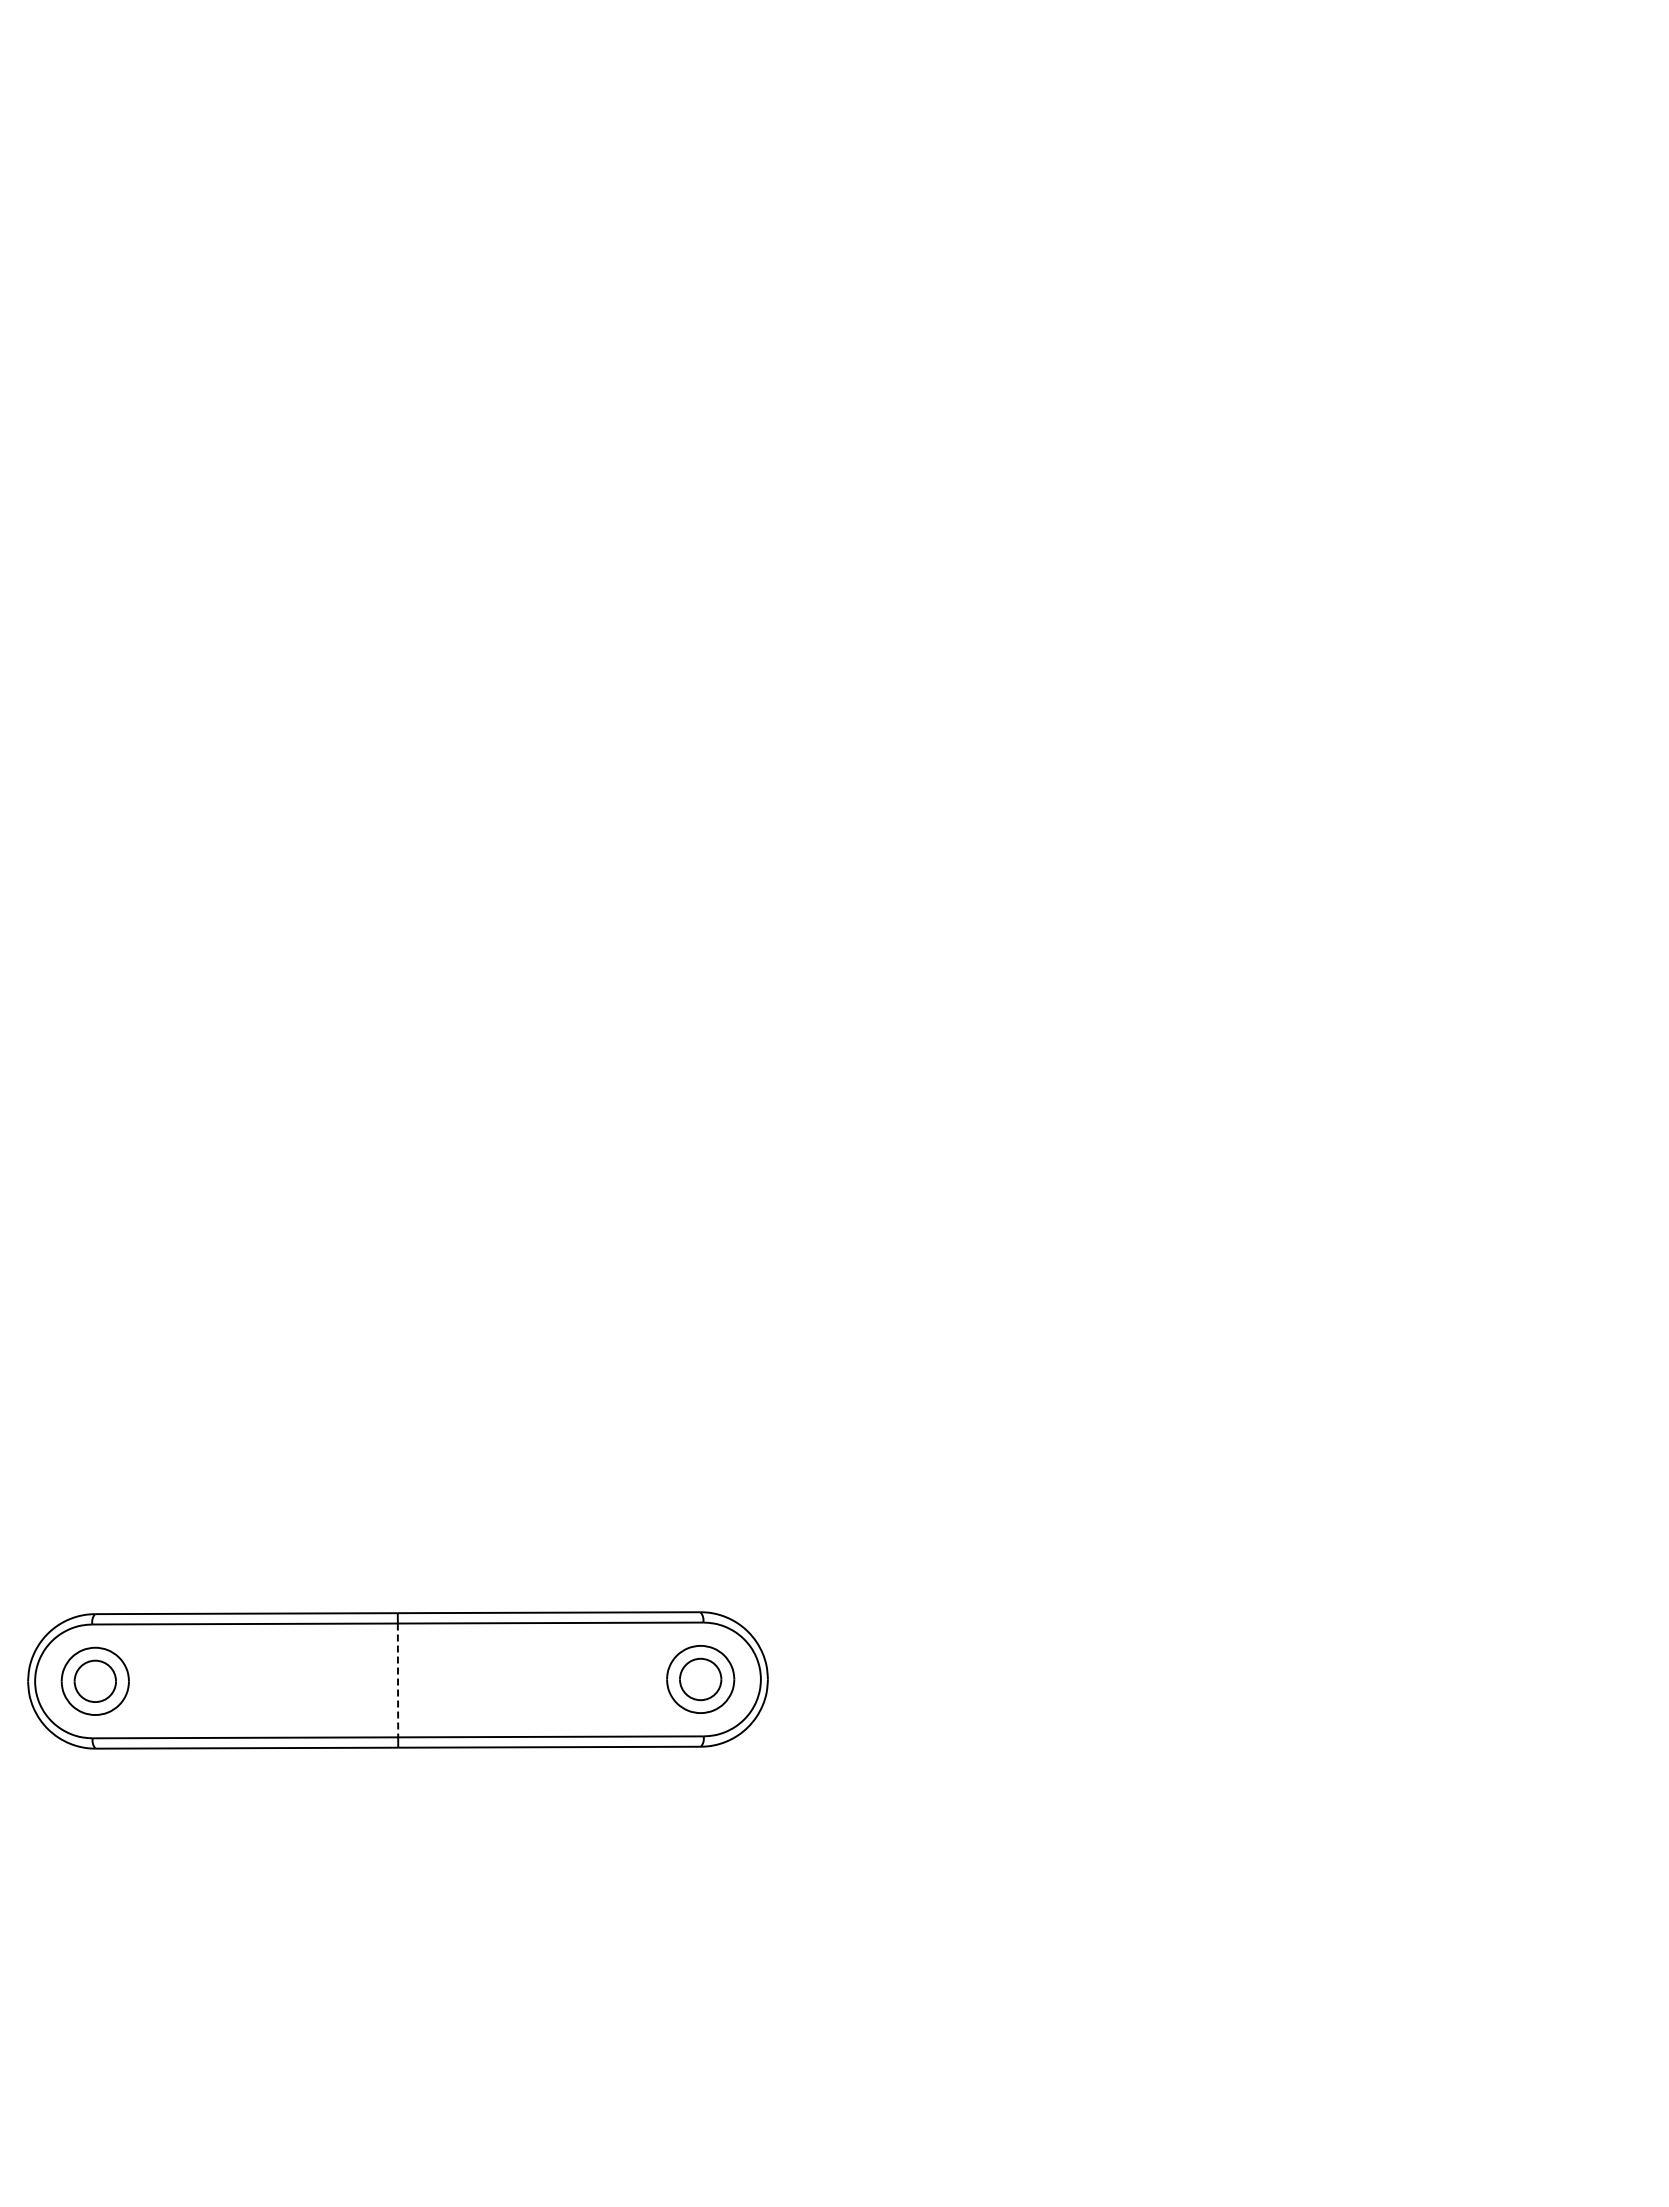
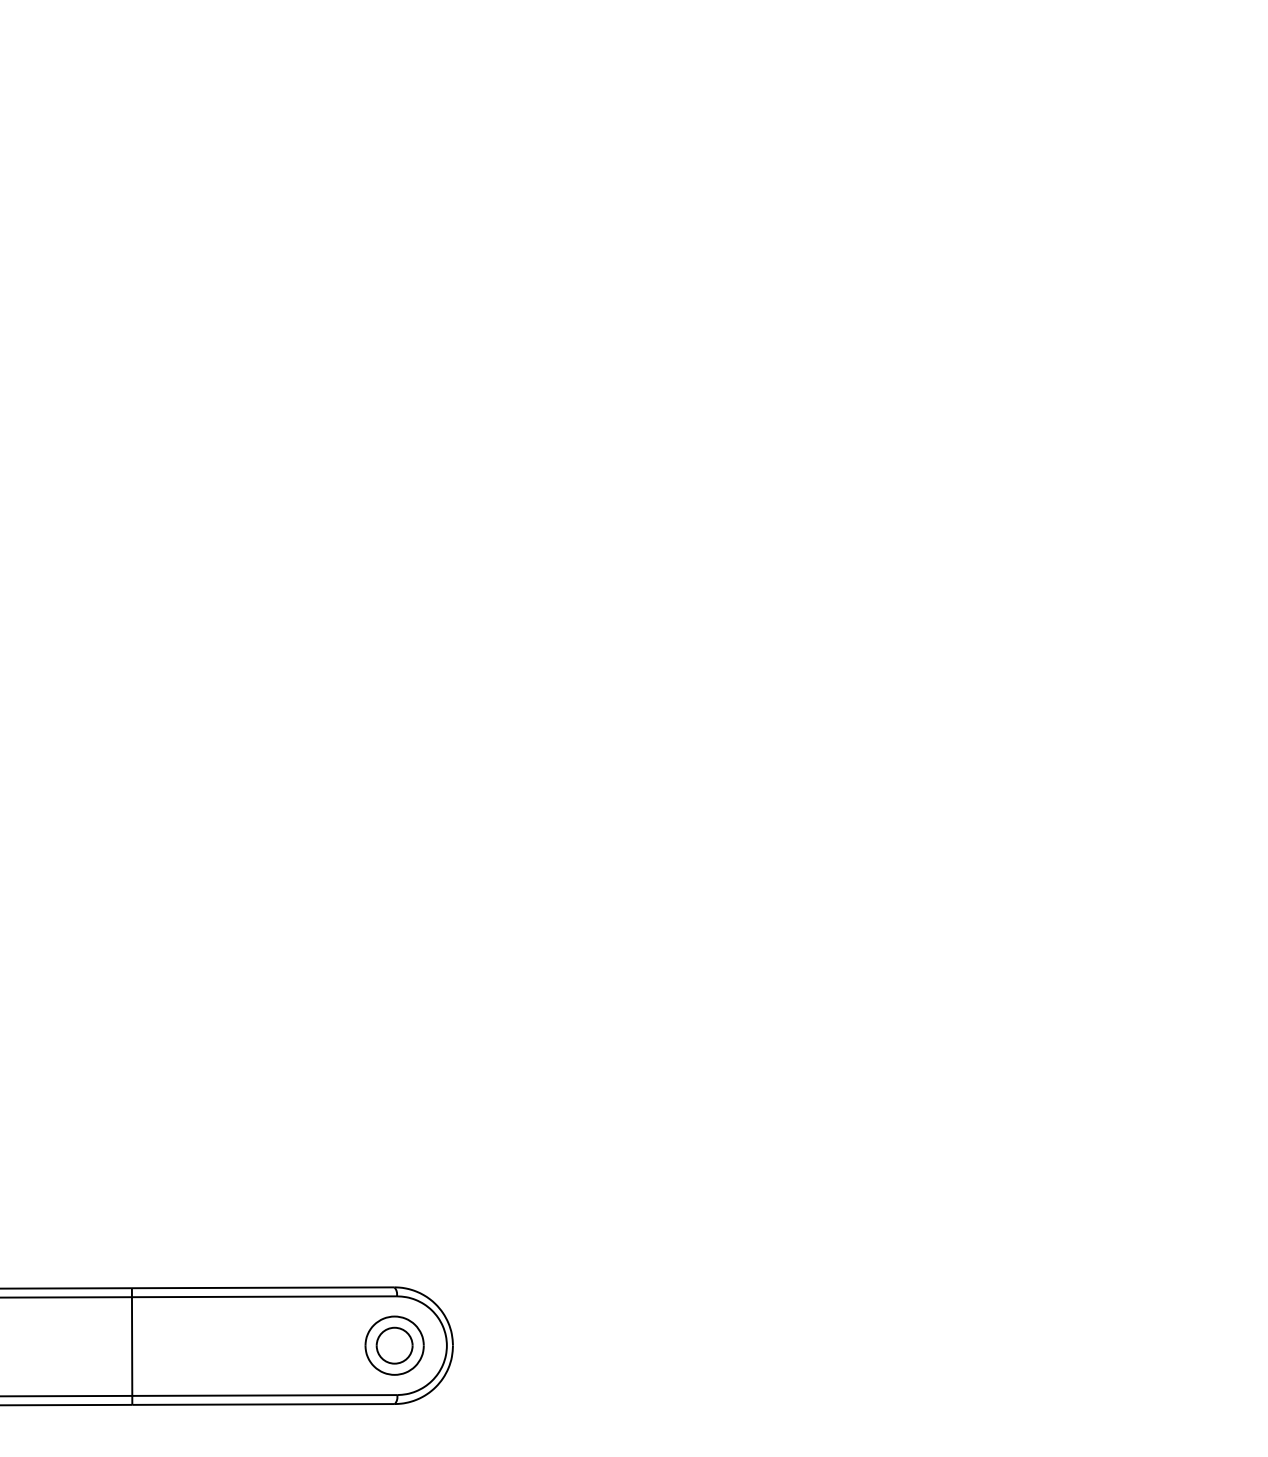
line: (398, 1680) -> (132, 1346), dashed -> solid

